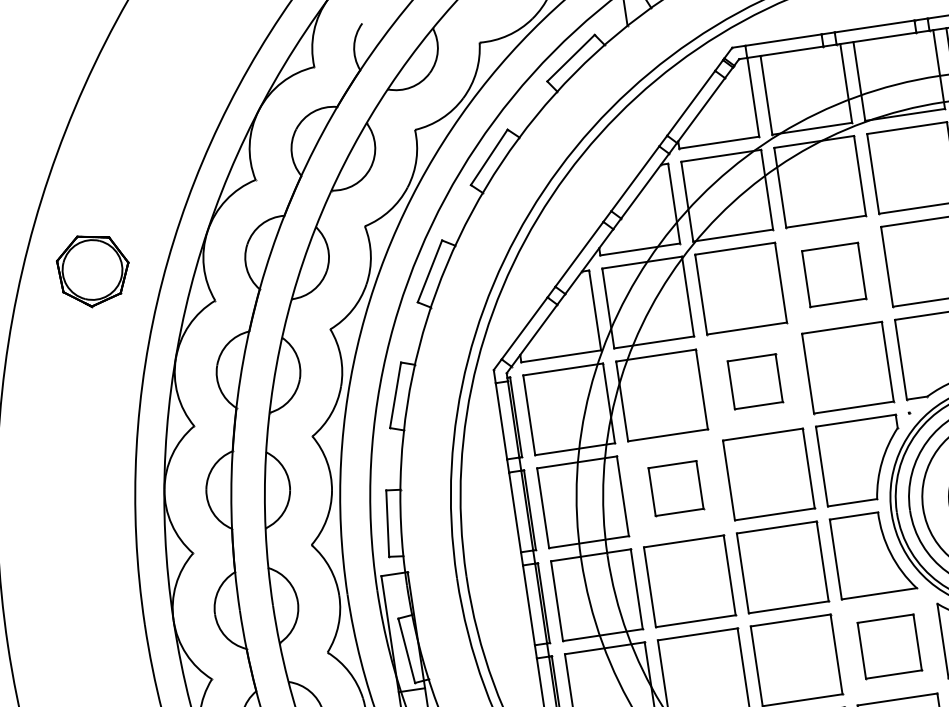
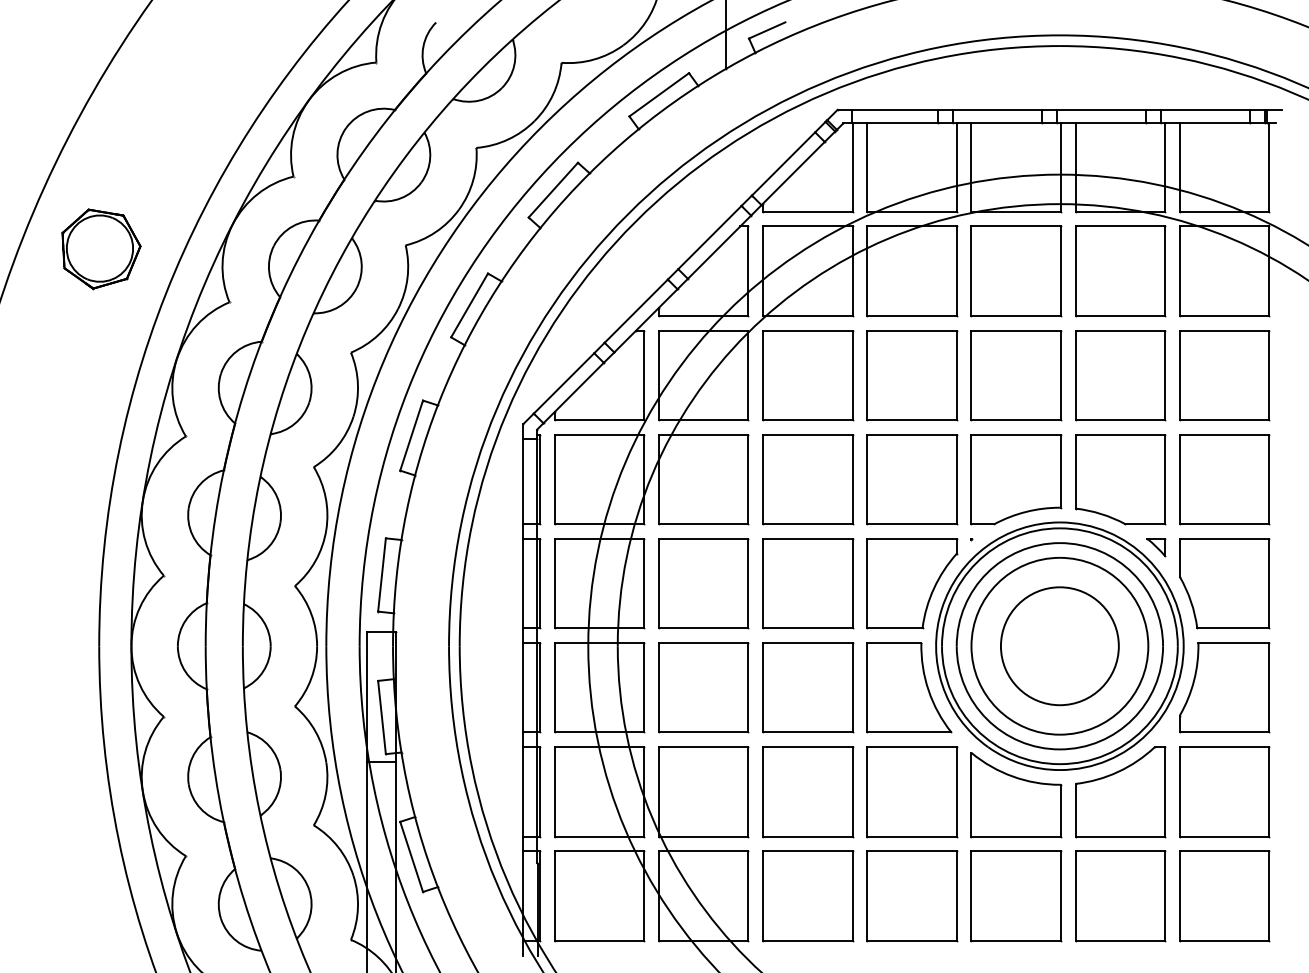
part: (834, 274) -> (912, 375), size x1.43
part: (755, 381) -> (808, 479), size x1.67
part: (675, 488) -> (703, 583), size x1.67
part: (890, 646) -> (912, 792), size x1.43

